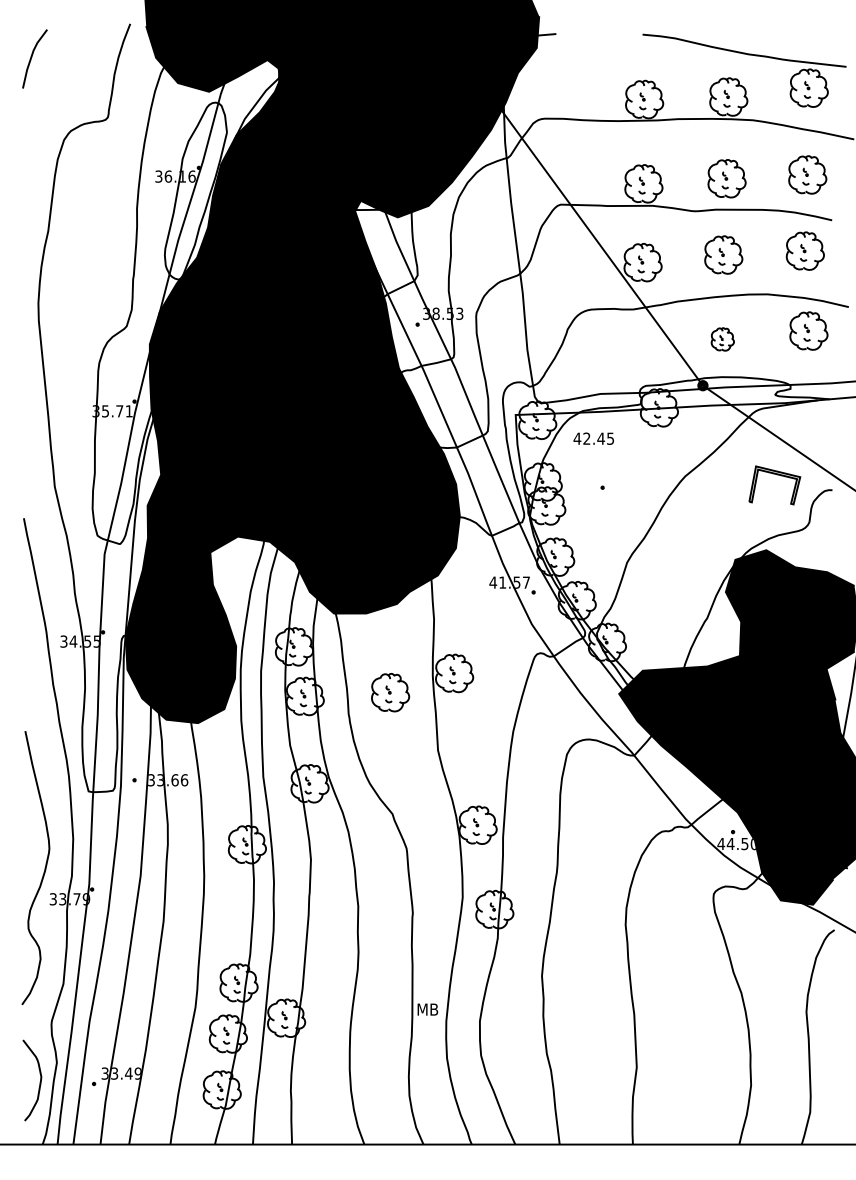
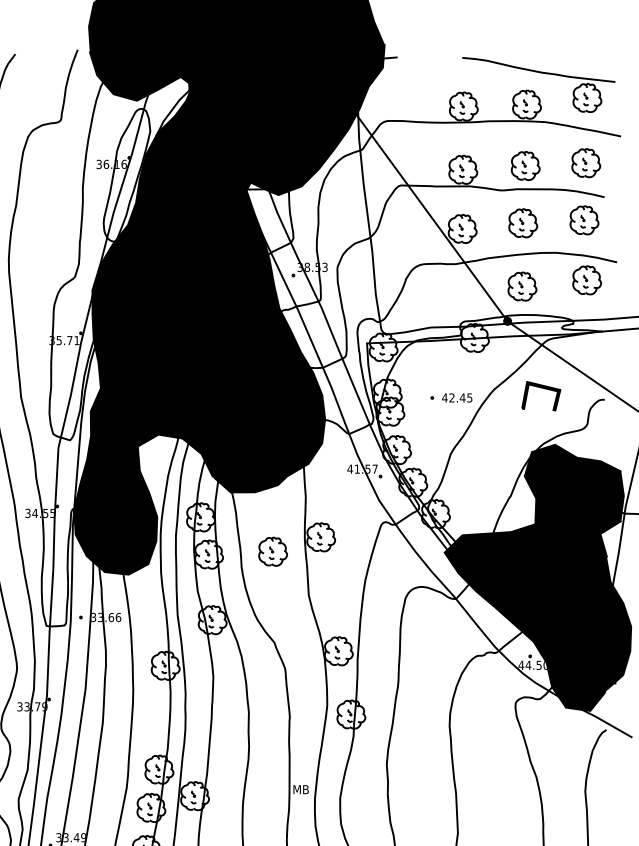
part: (722, 339) -> (522, 286), size x1.67
text: (593, 438) -> (456, 397), moved
part: (777, 475) -> (543, 388), moved

